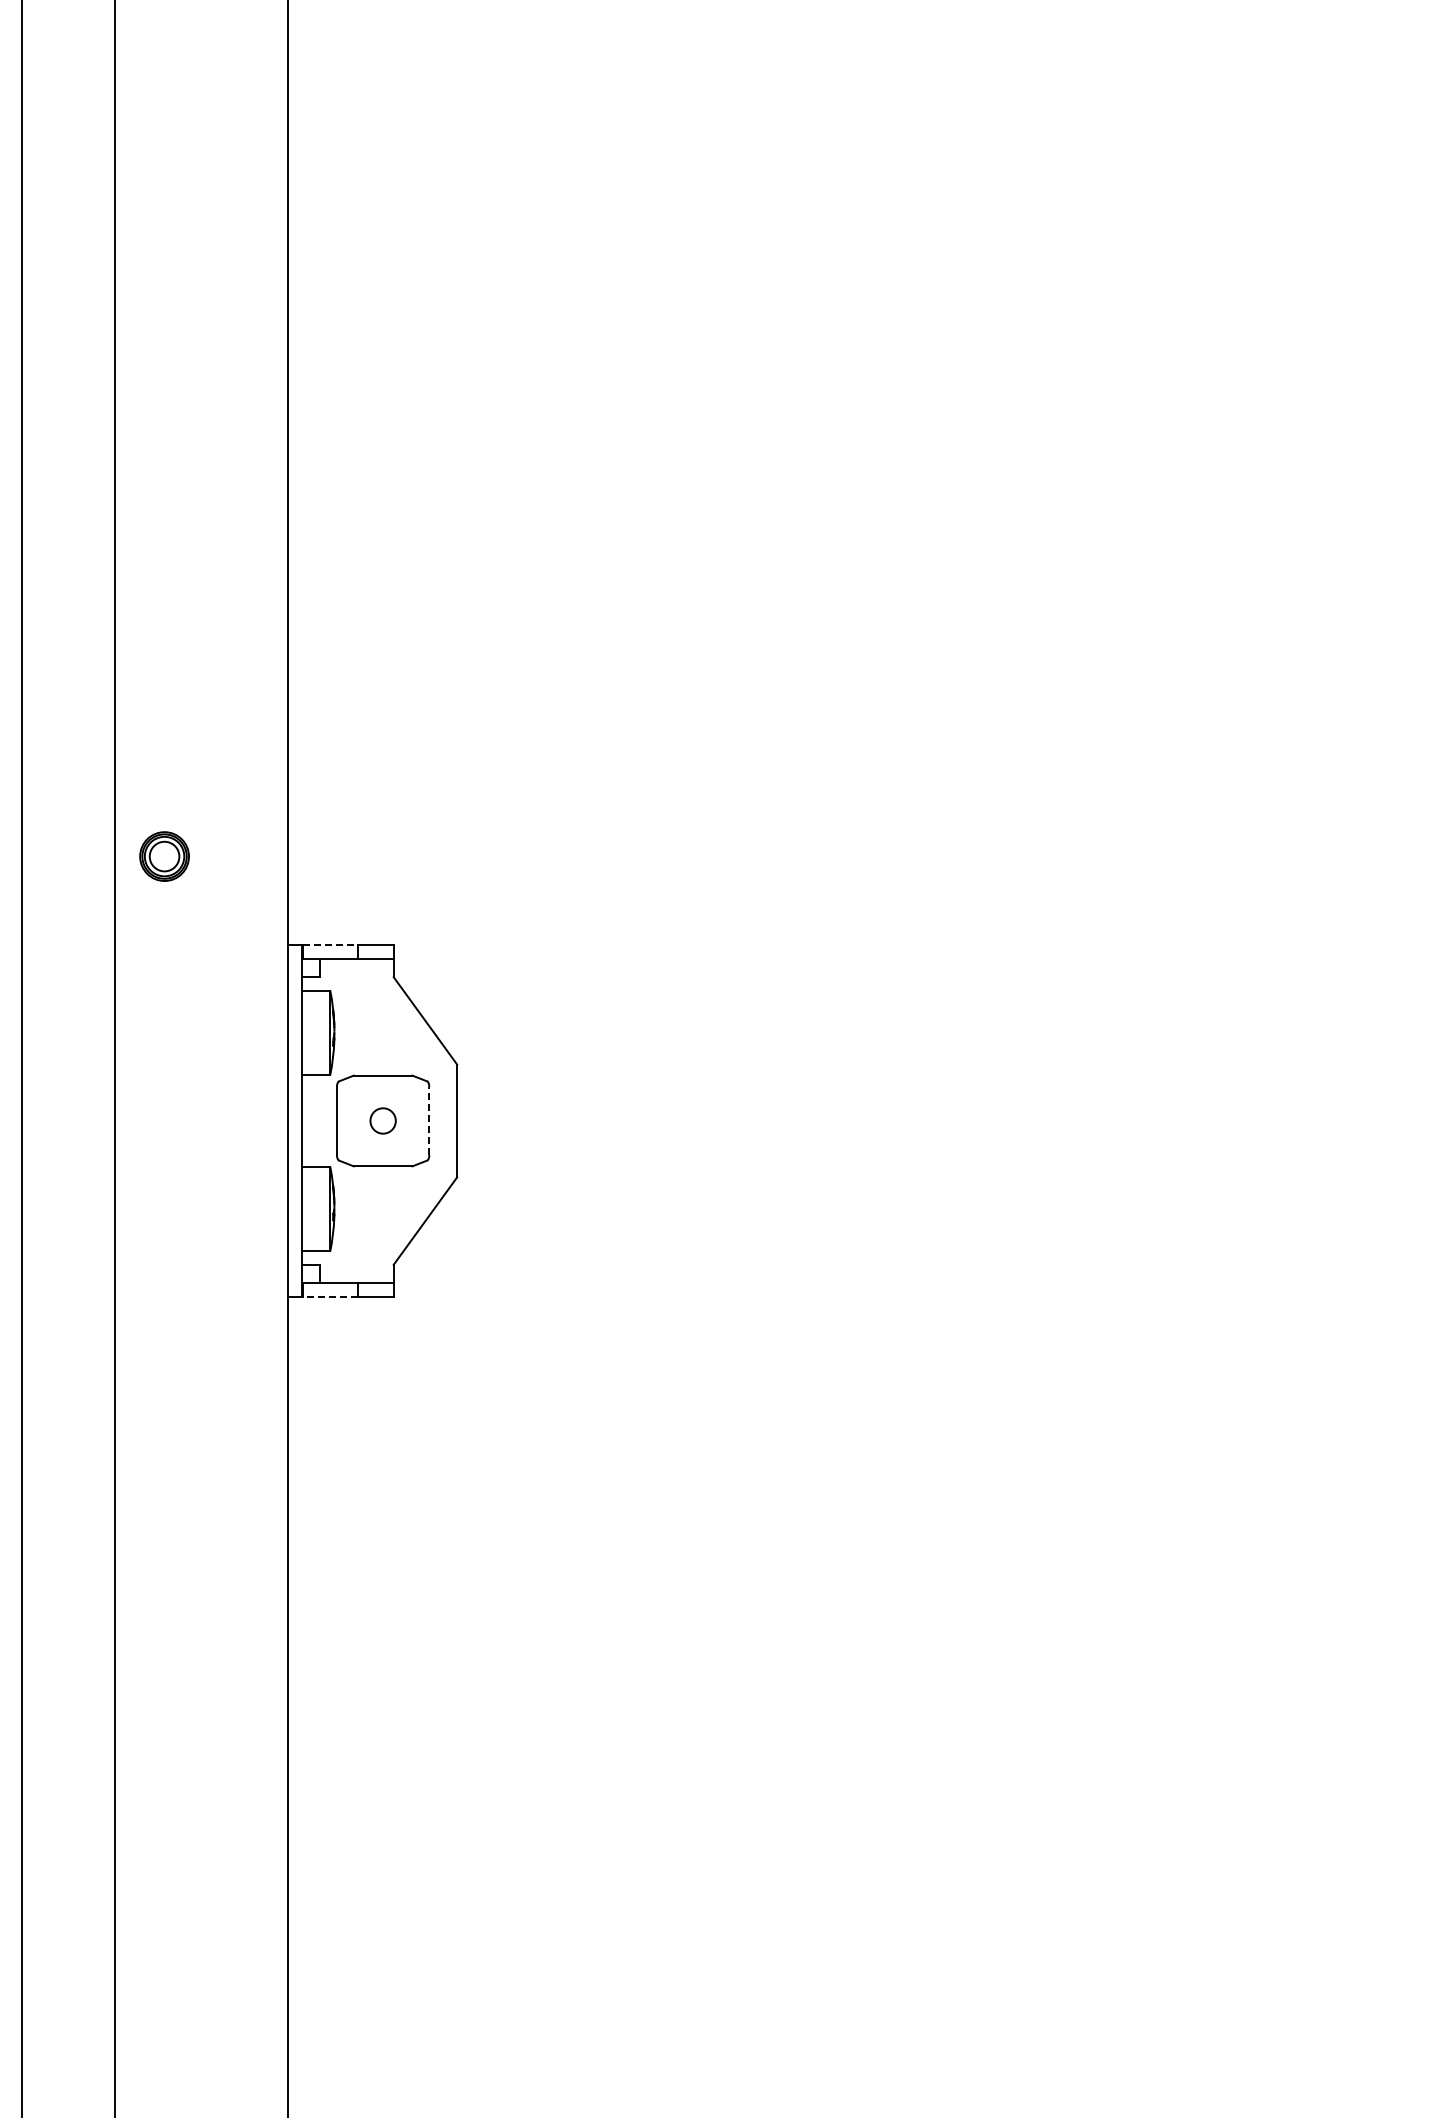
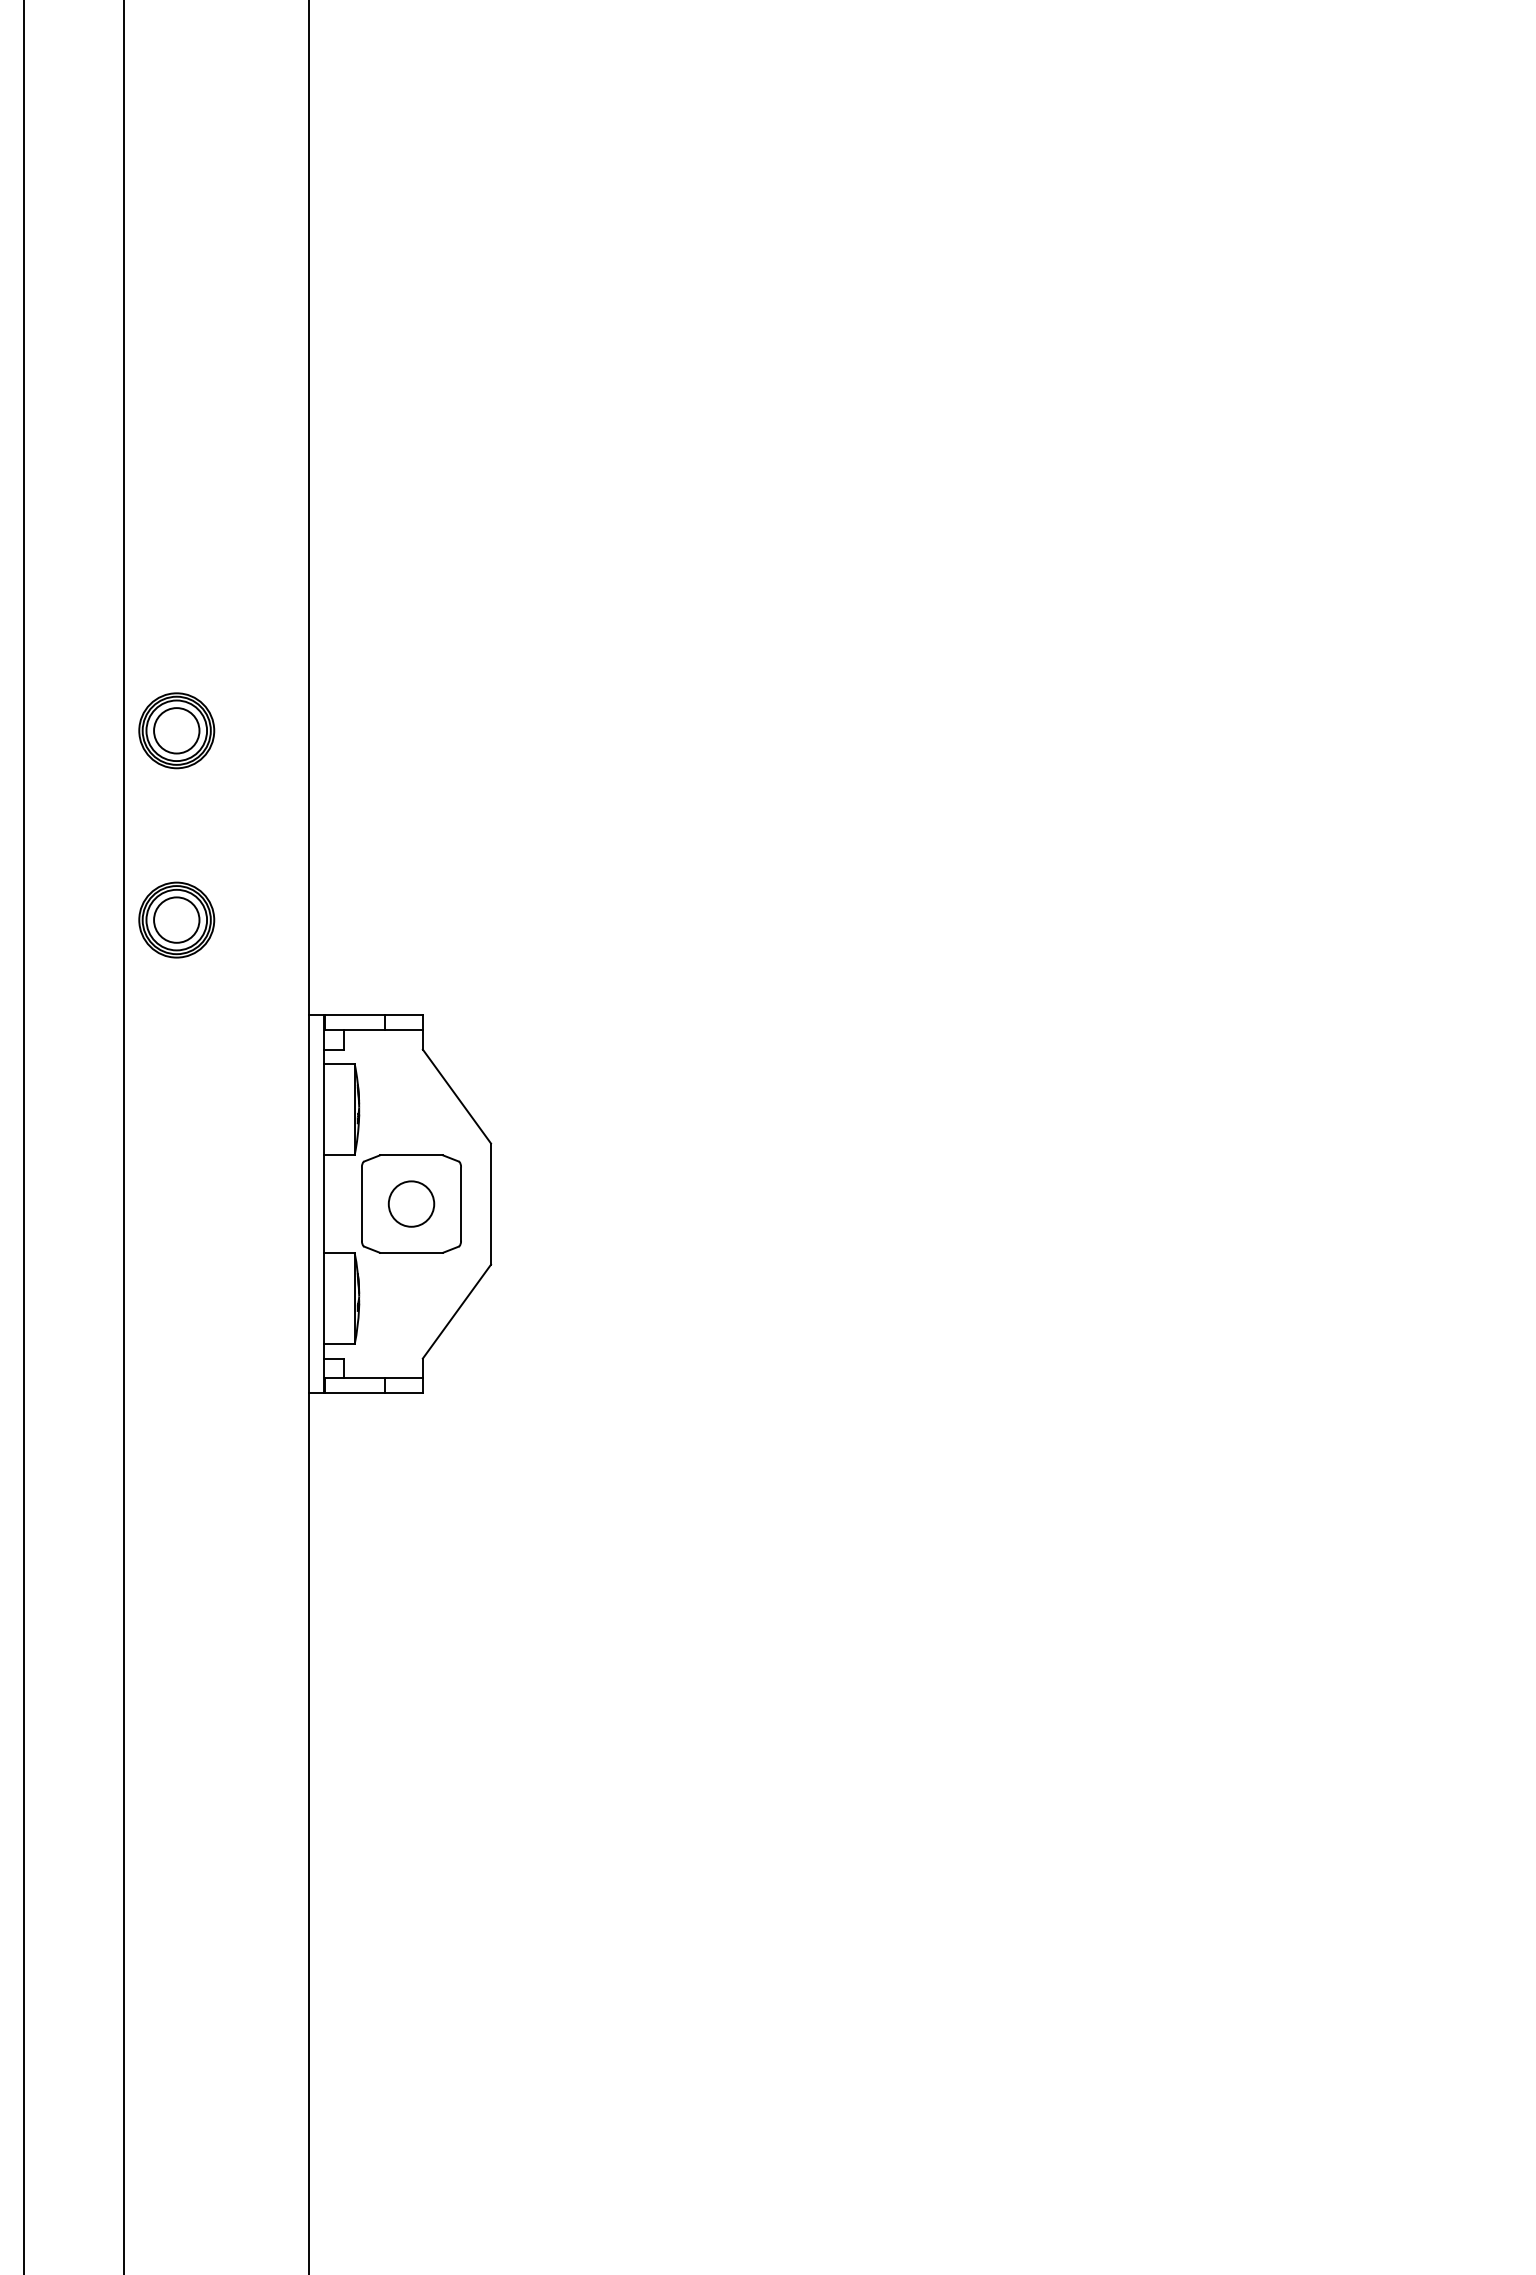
part: (164, 680) -> (176, 730), added
part: (164, 856) -> (176, 919), size x1.43
line: (330, 944) -> (354, 1014), dashed -> solid
circle: (382, 1120) -> (410, 1203), size x1.67
line: (429, 1120) -> (461, 1203), dashed -> solid
line: (330, 1297) -> (354, 1393), dashed -> solid

